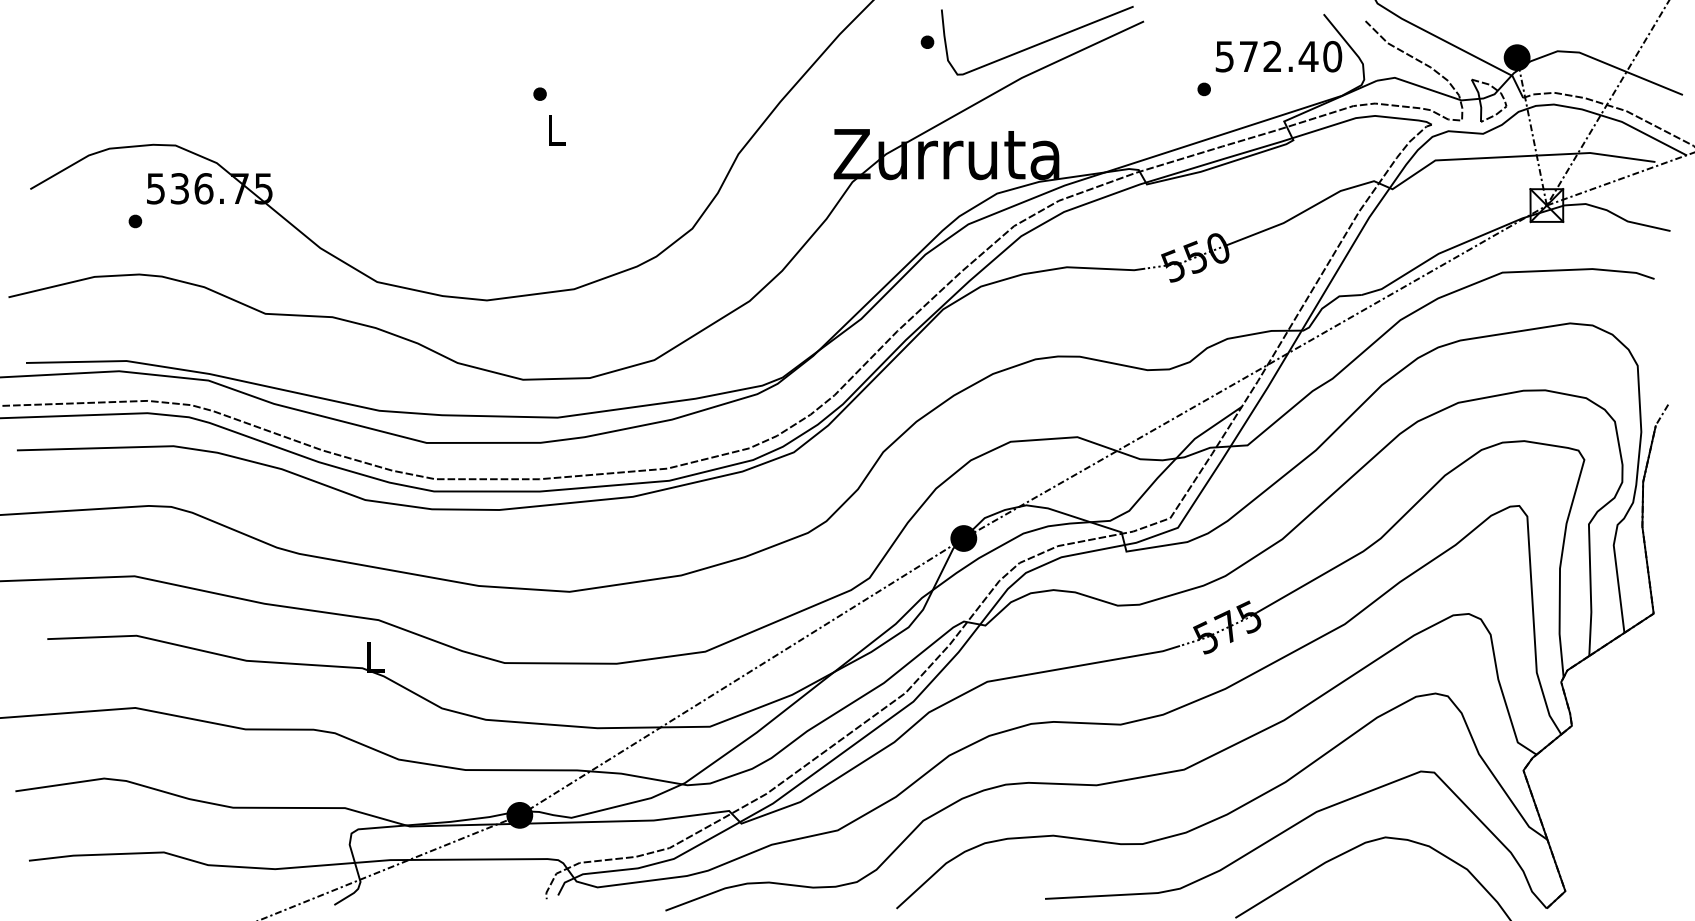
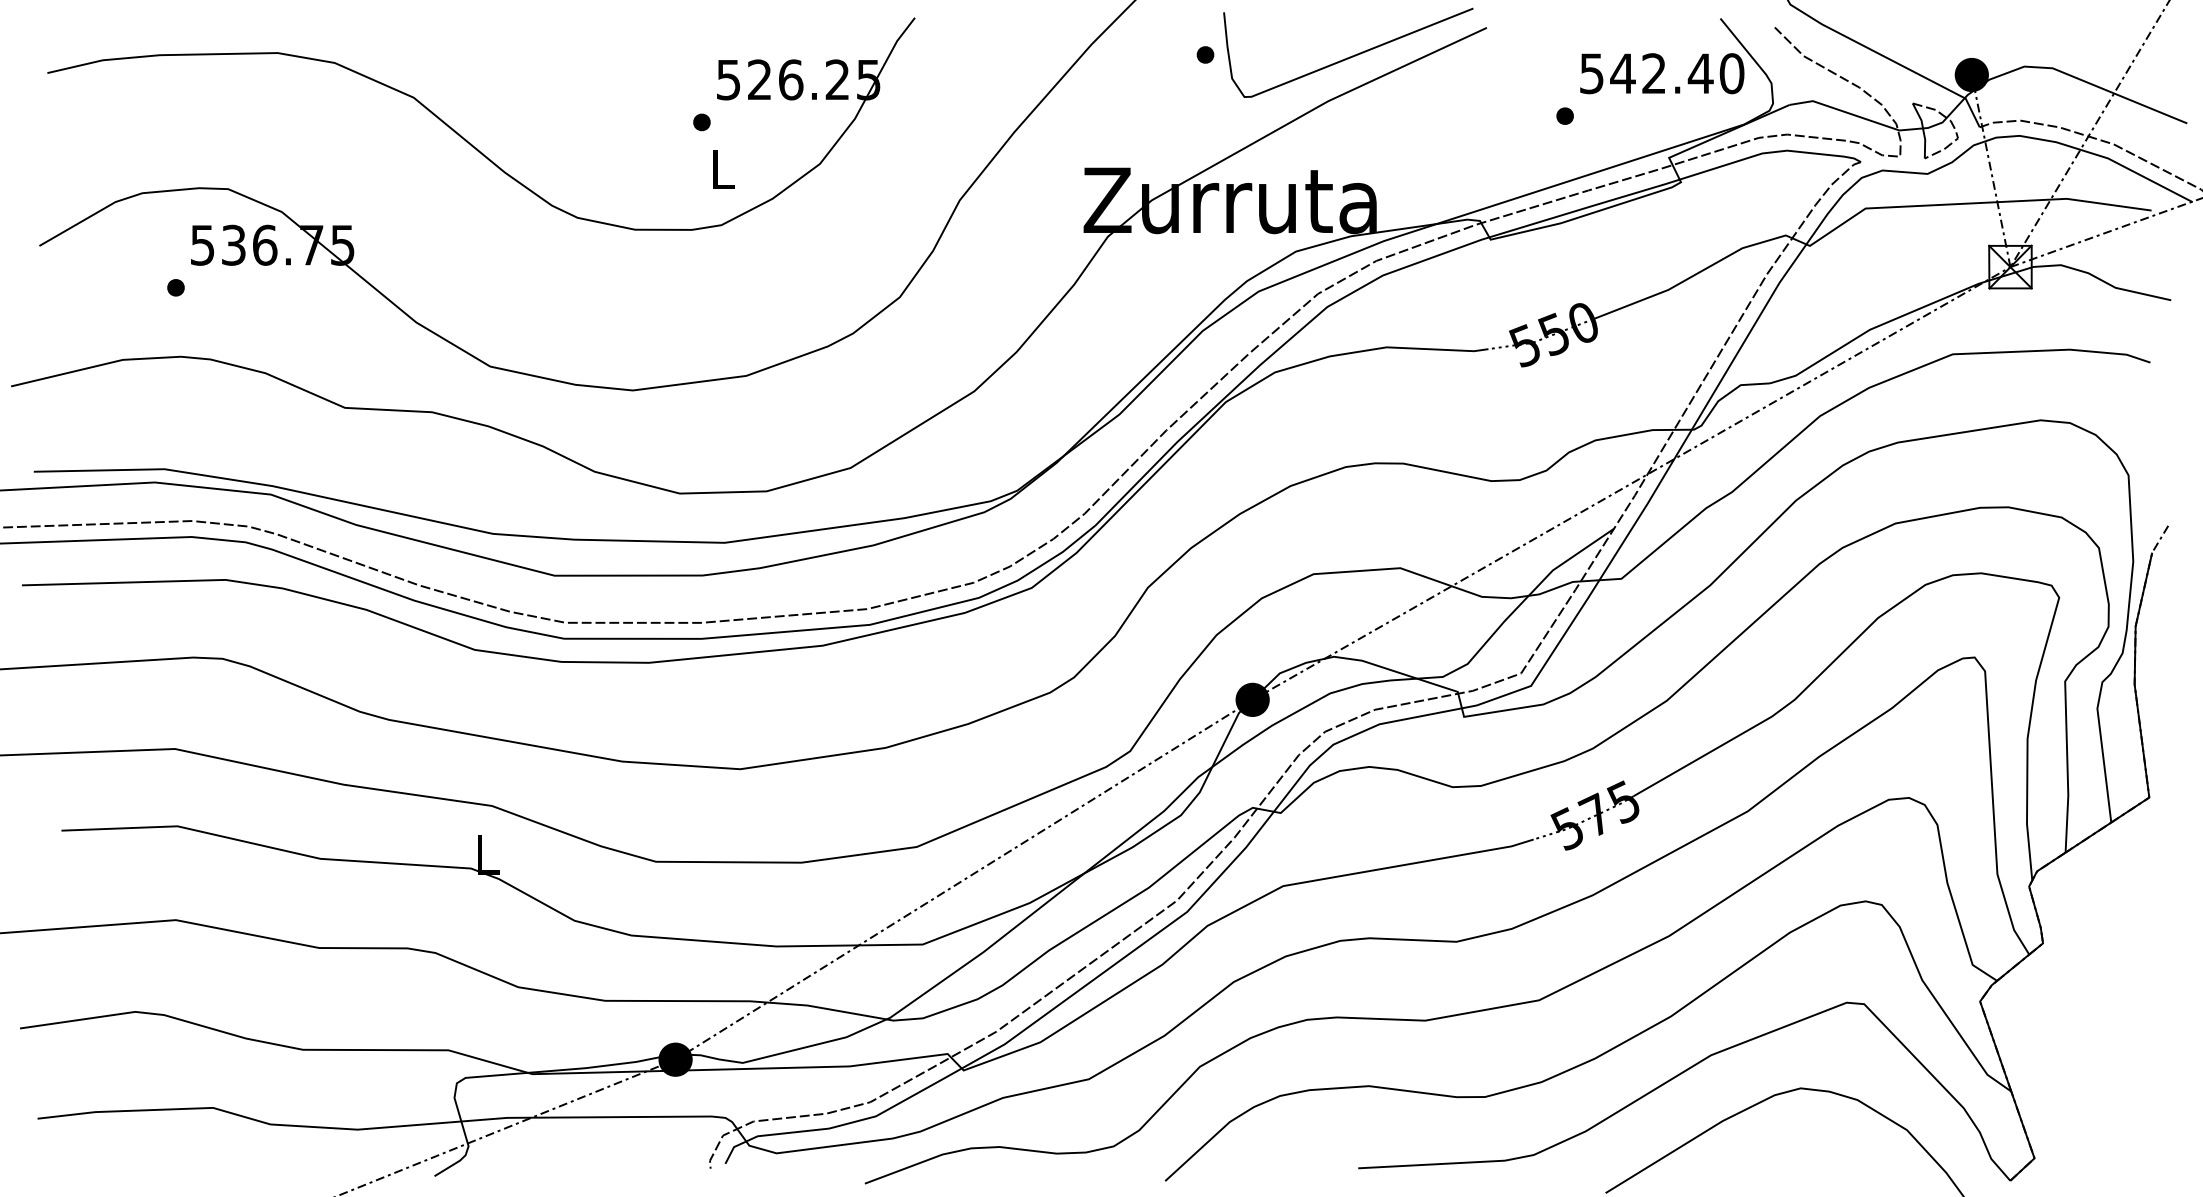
text: (1248, 56) -> (1622, 73), 572.40 -> 542.40
part: (358, 106) -> (465, 138), added

